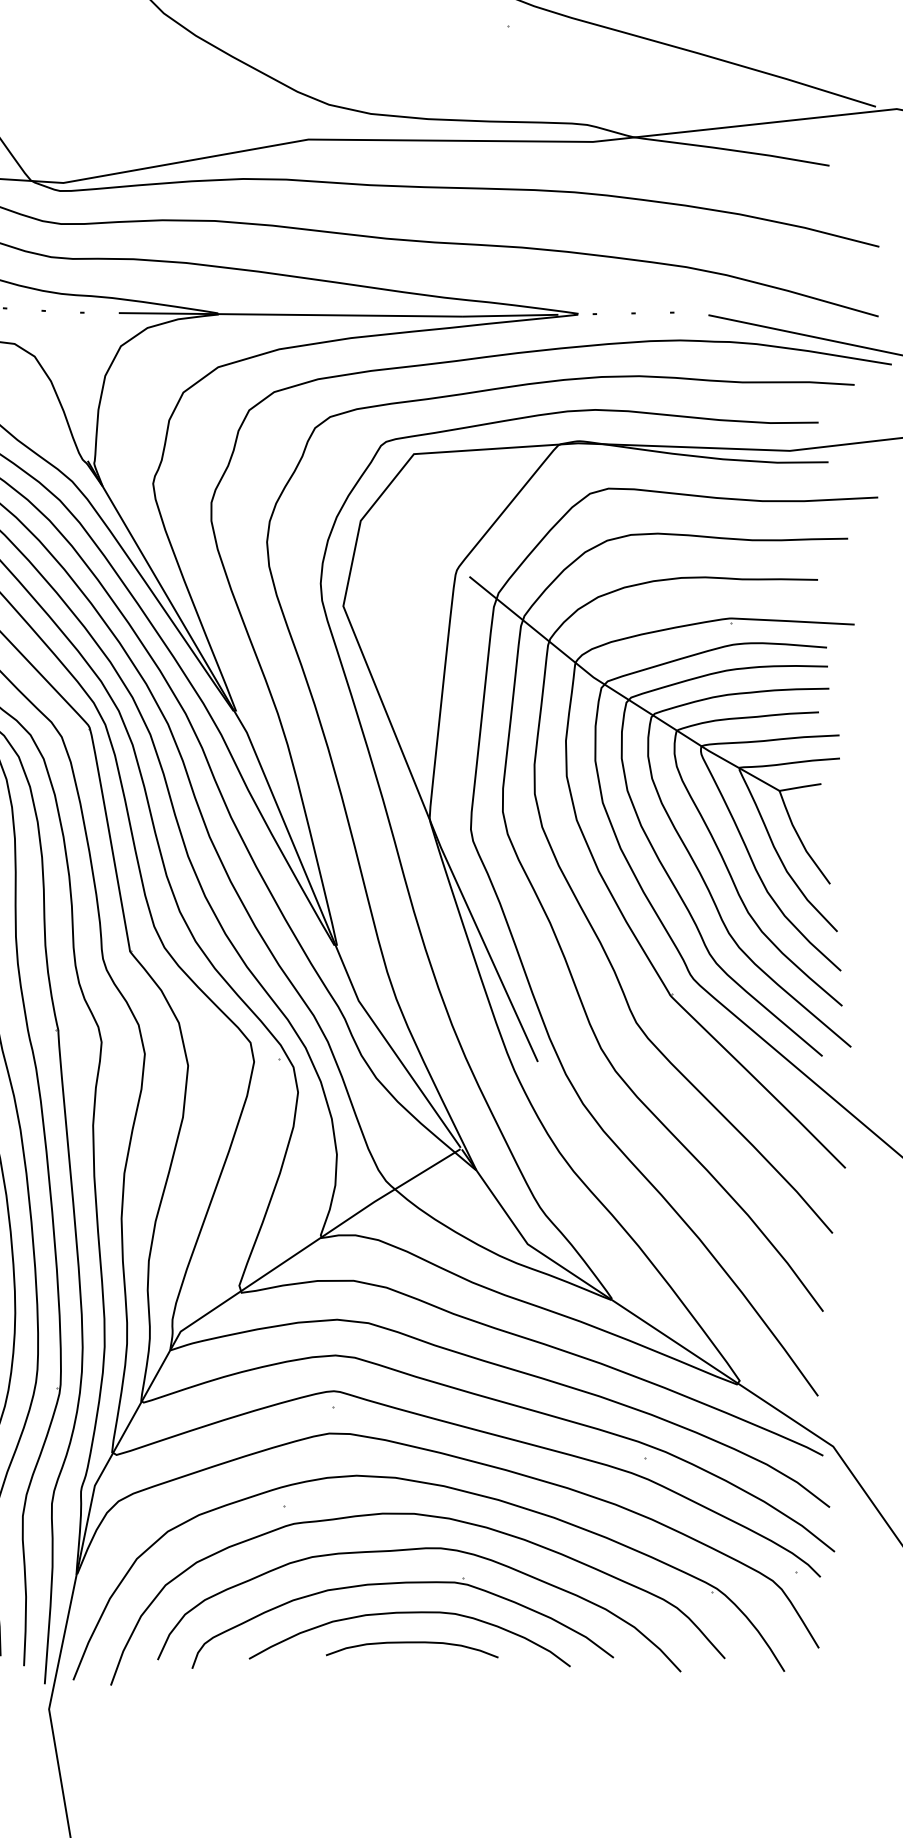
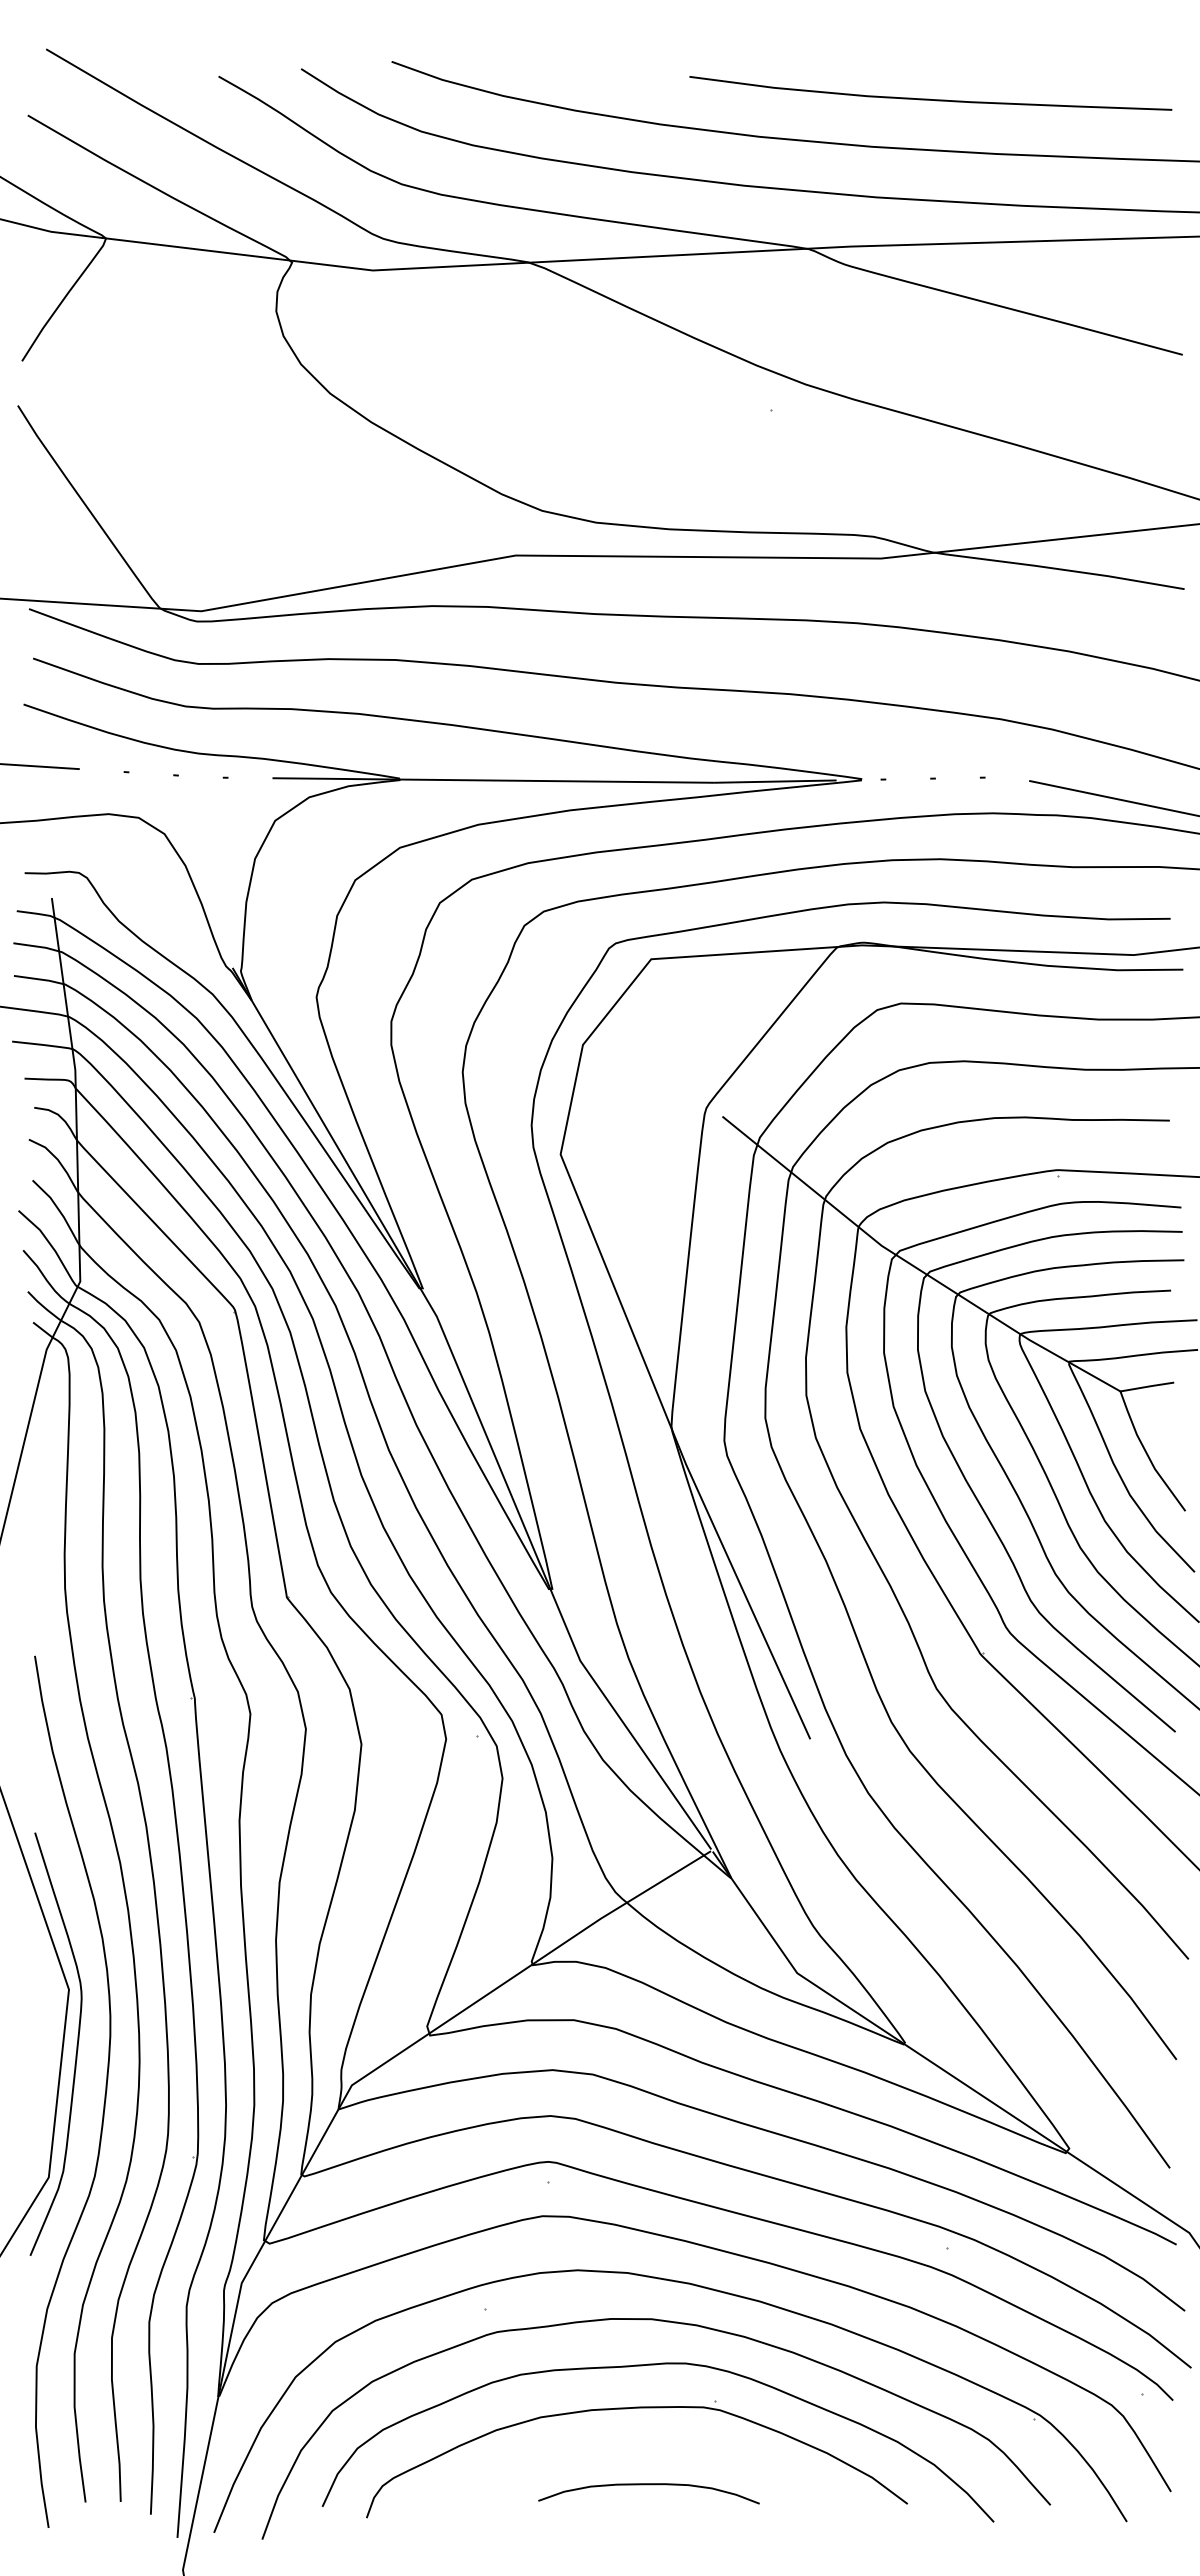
curve: (409, 1613) -> (645, 2446), removed

